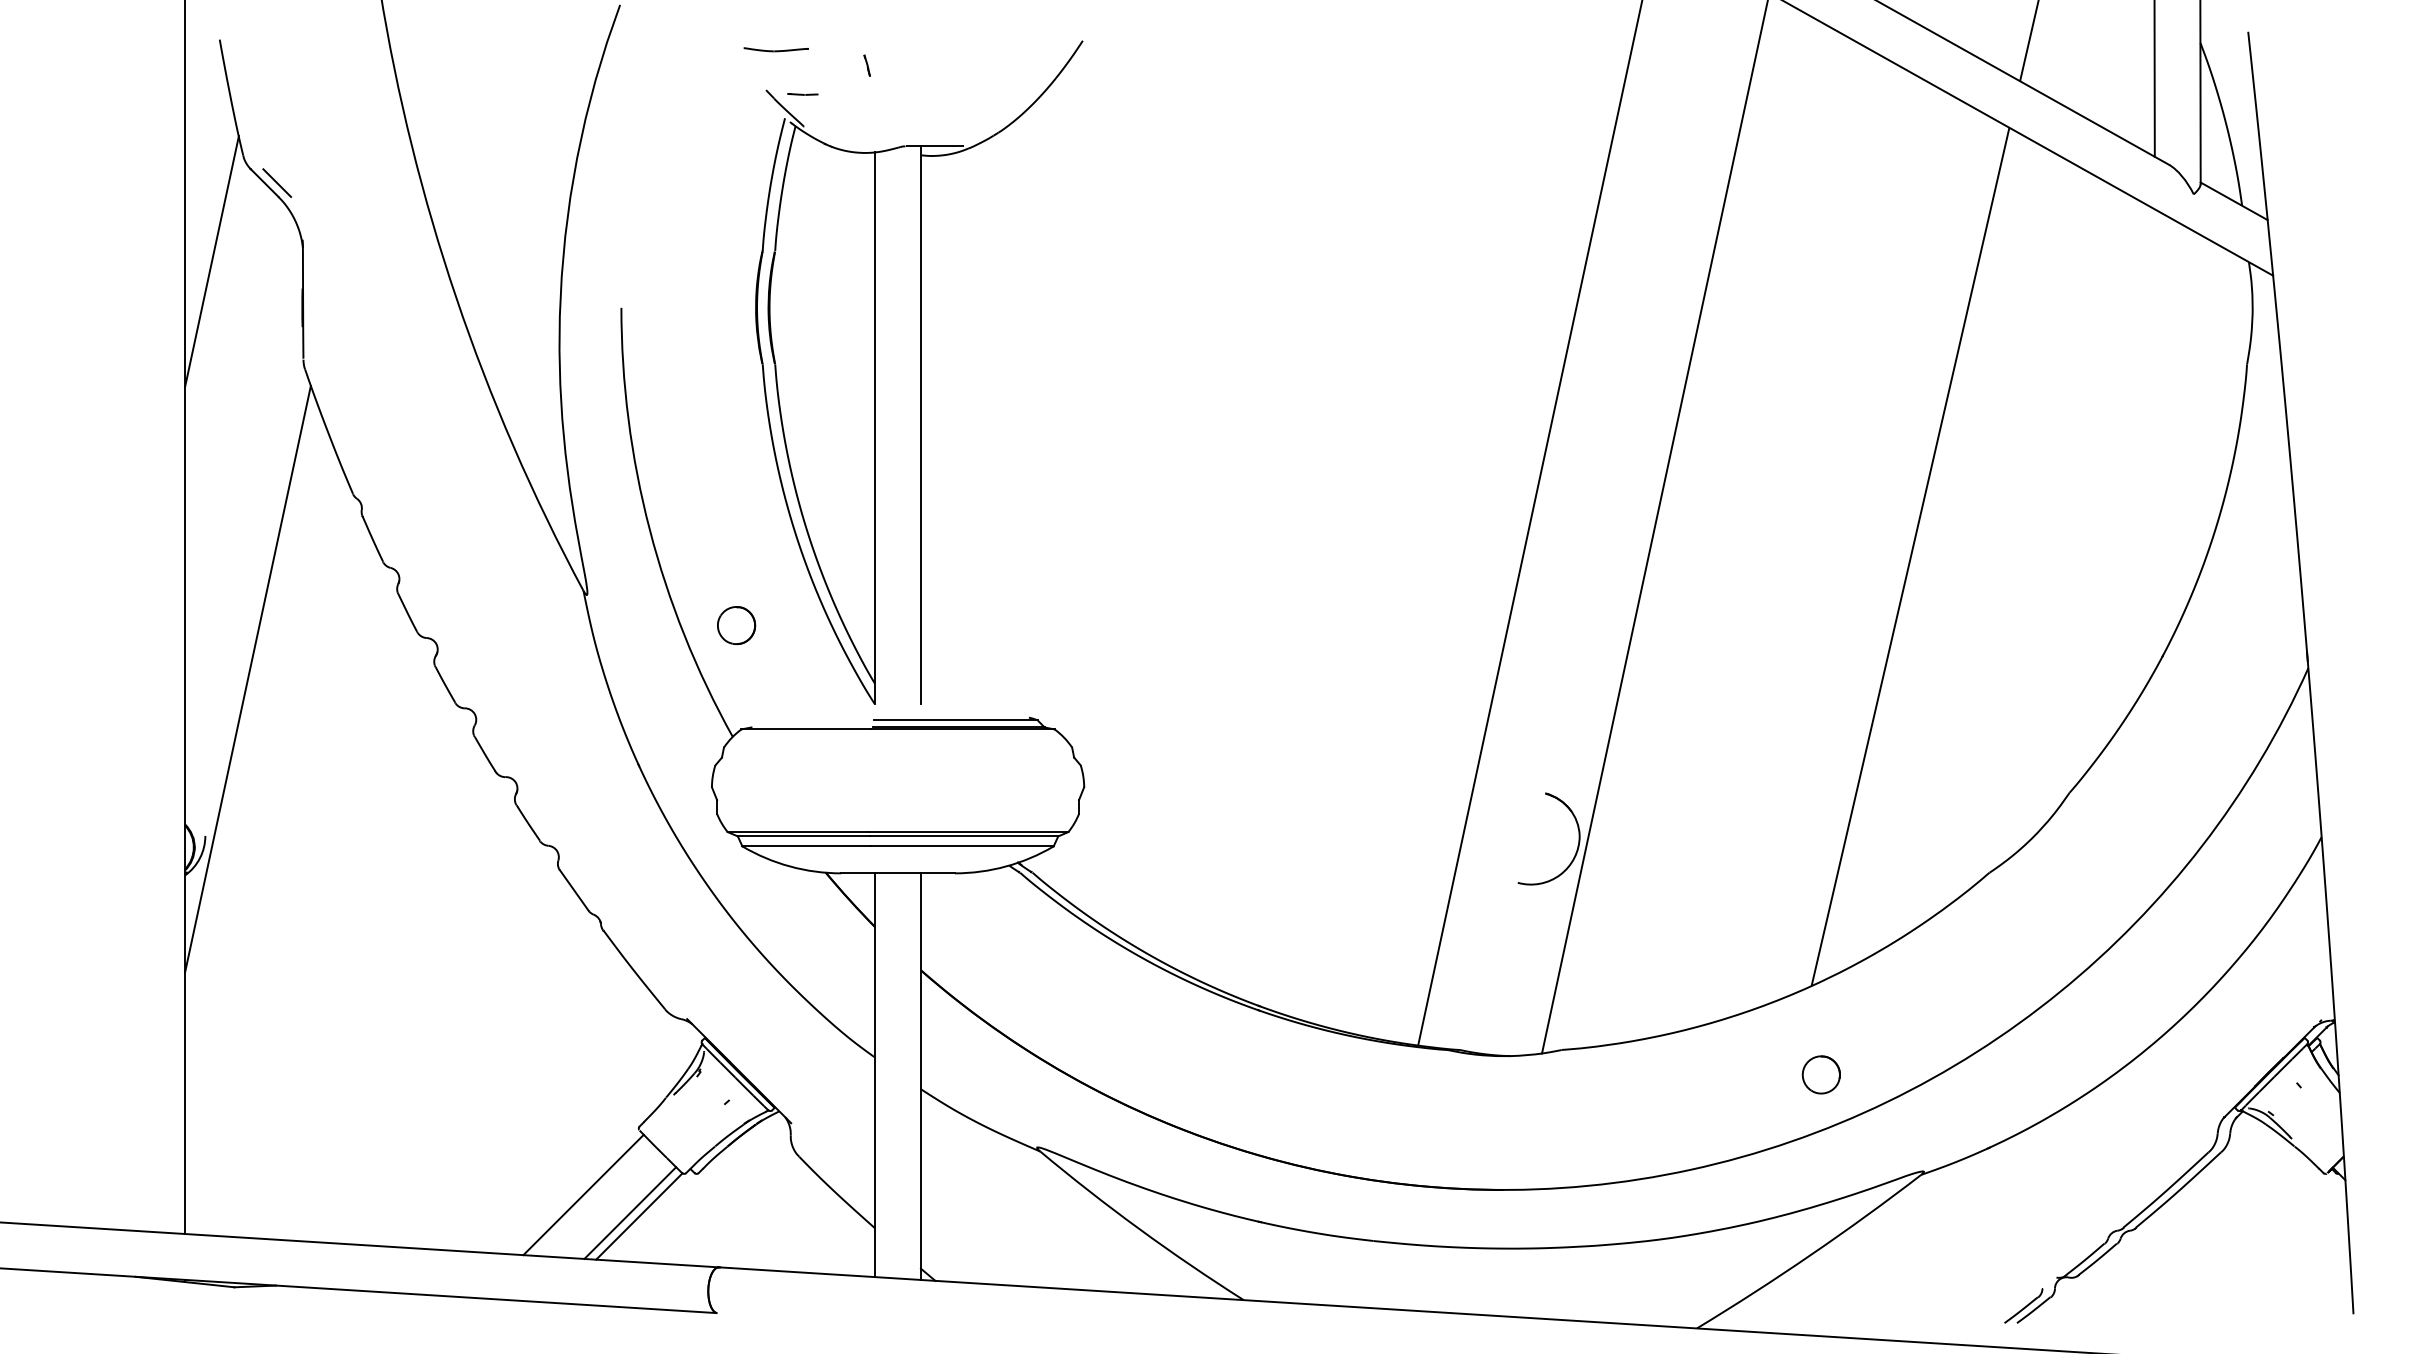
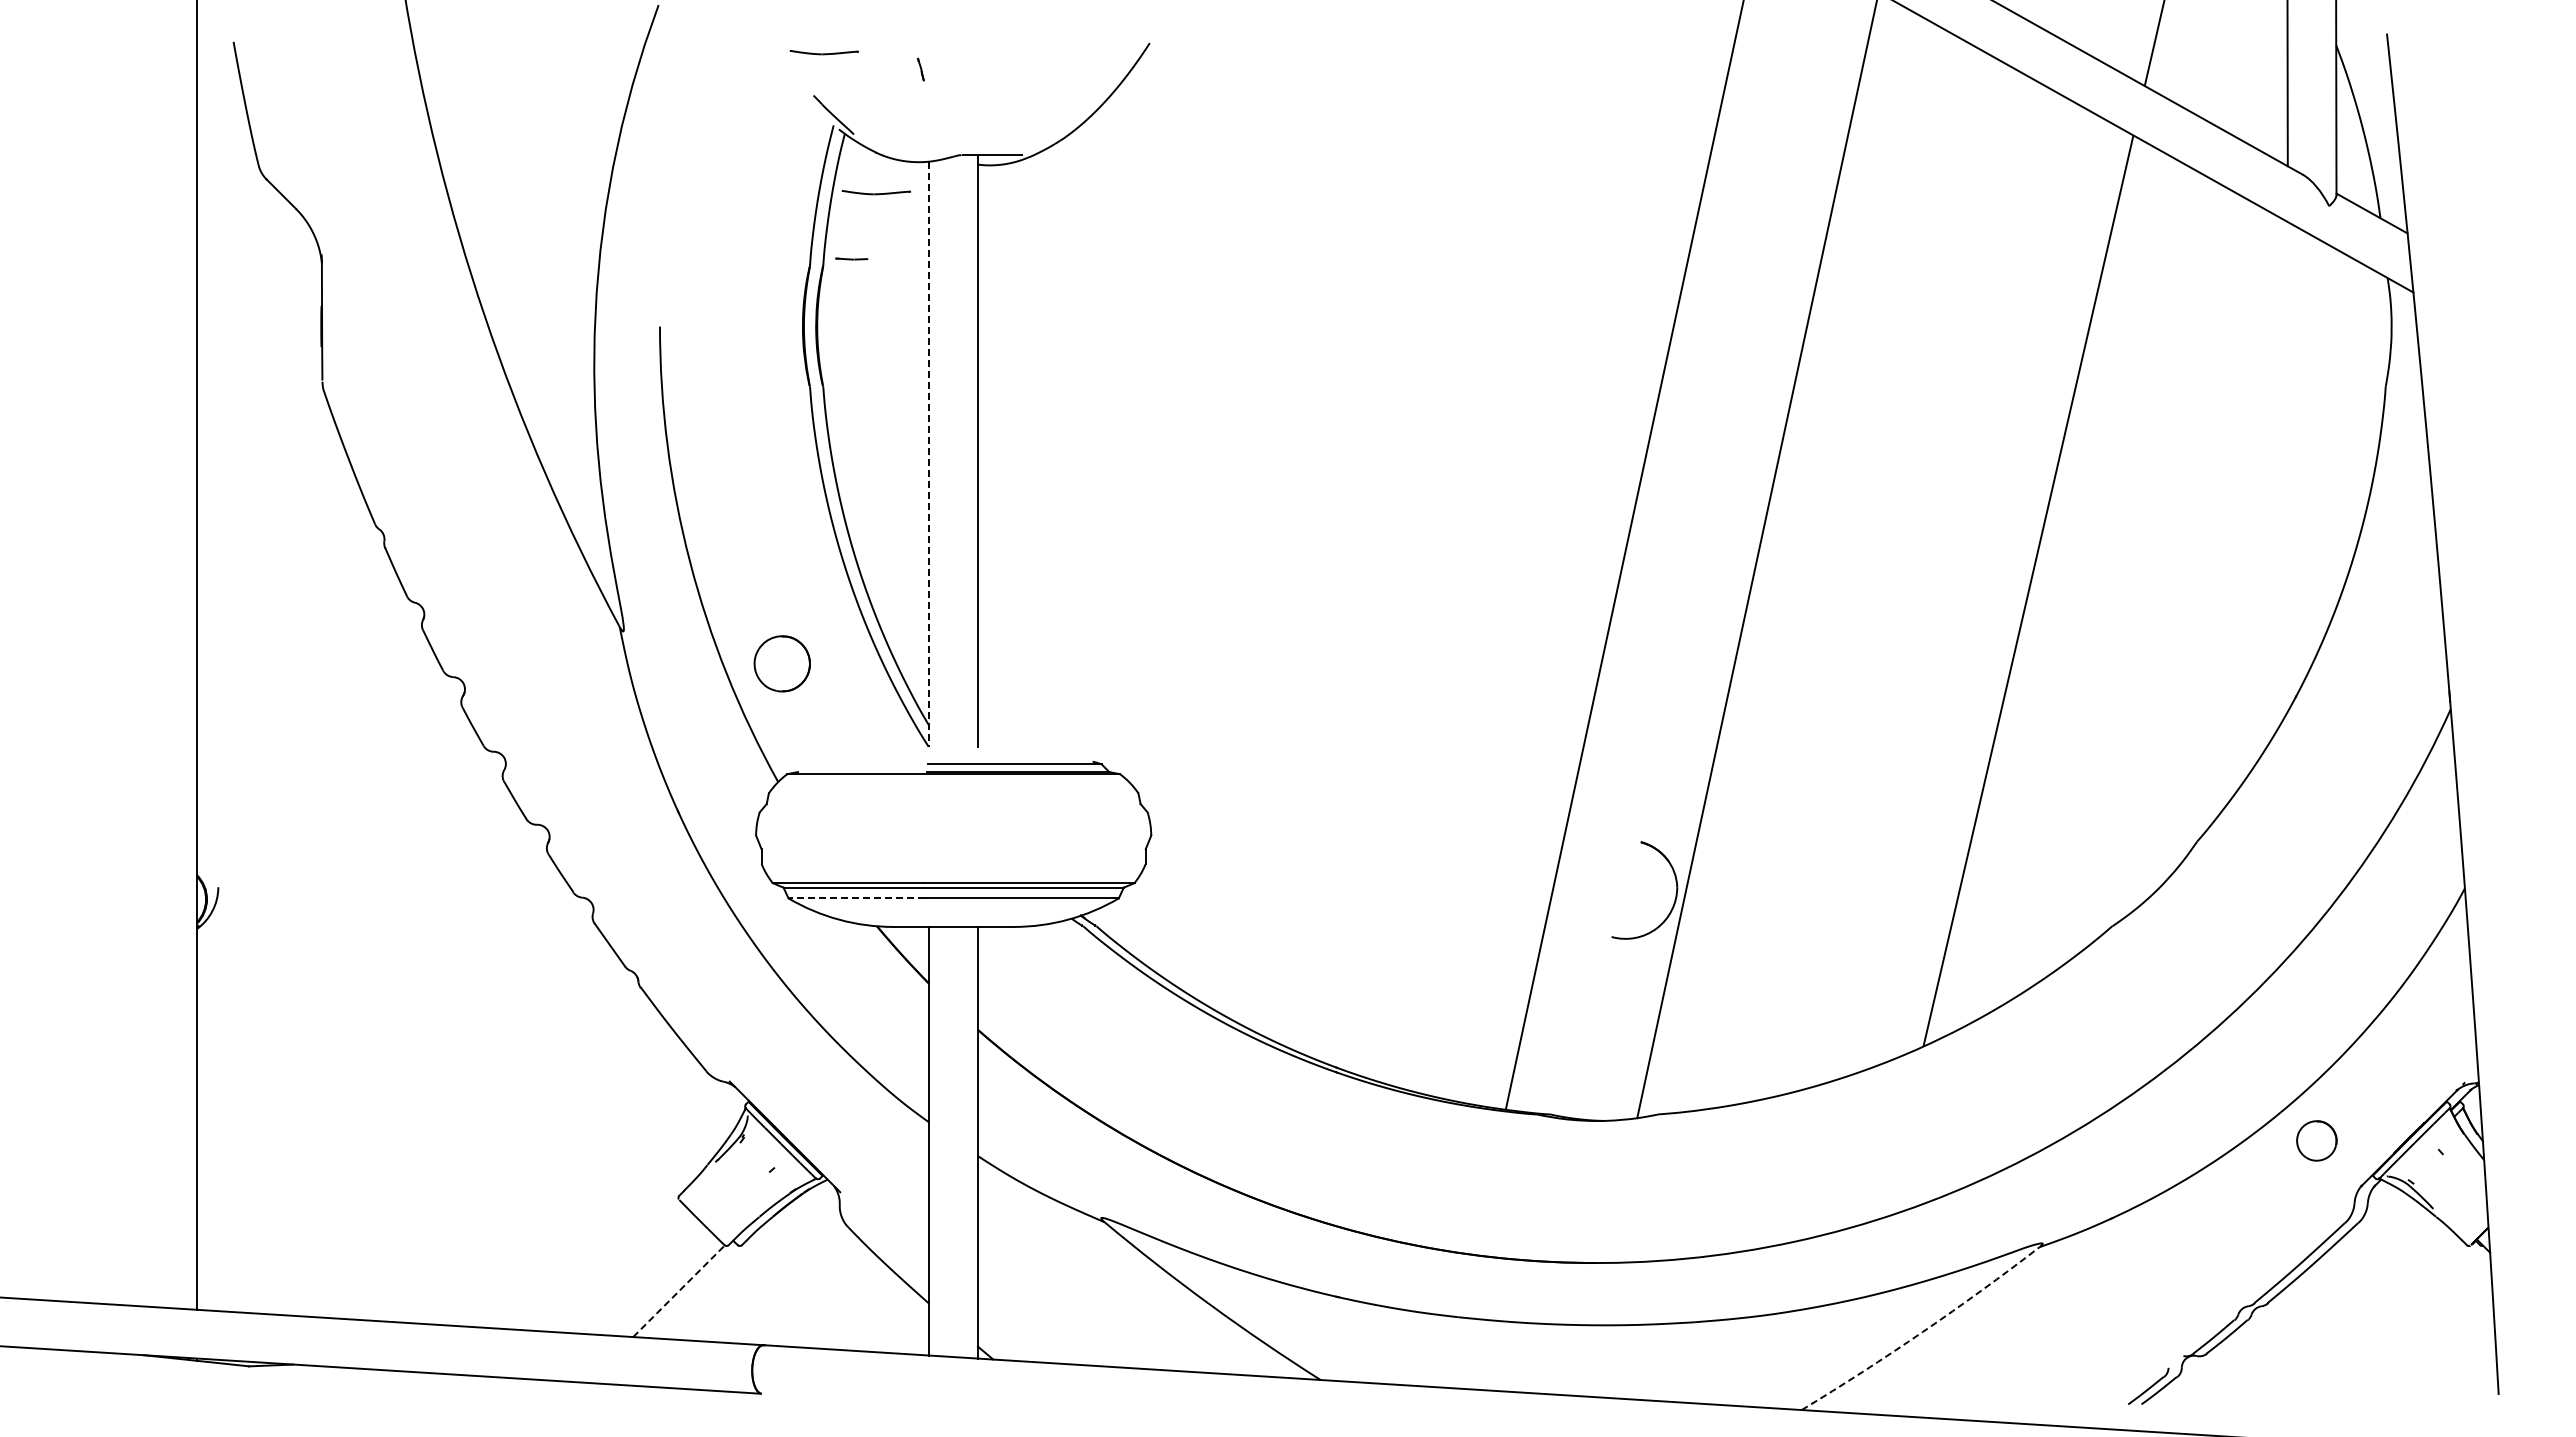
line: (802, 93) -> (851, 258), moved
part: (824, 181) -> (875, 192), added
line: (277, 182) -> (294, 193), removed
line: (211, 261) -> (224, 277), removed
line: (875, 428) -> (929, 454), solid -> dashed
part: (735, 625) -> (781, 663), size x1.4
line: (247, 678) -> (263, 720), removed
line: (806, 846) -> (856, 898), solid -> dashed
part: (1821, 1074) -> (2316, 1140), moved
line: (583, 1195) -> (619, 1268), removed
line: (630, 1212) -> (669, 1287), removed
line: (639, 1216) -> (679, 1291), solid -> dashed
arc: (1810, 1254) -> (1922, 1331), solid -> dashed

